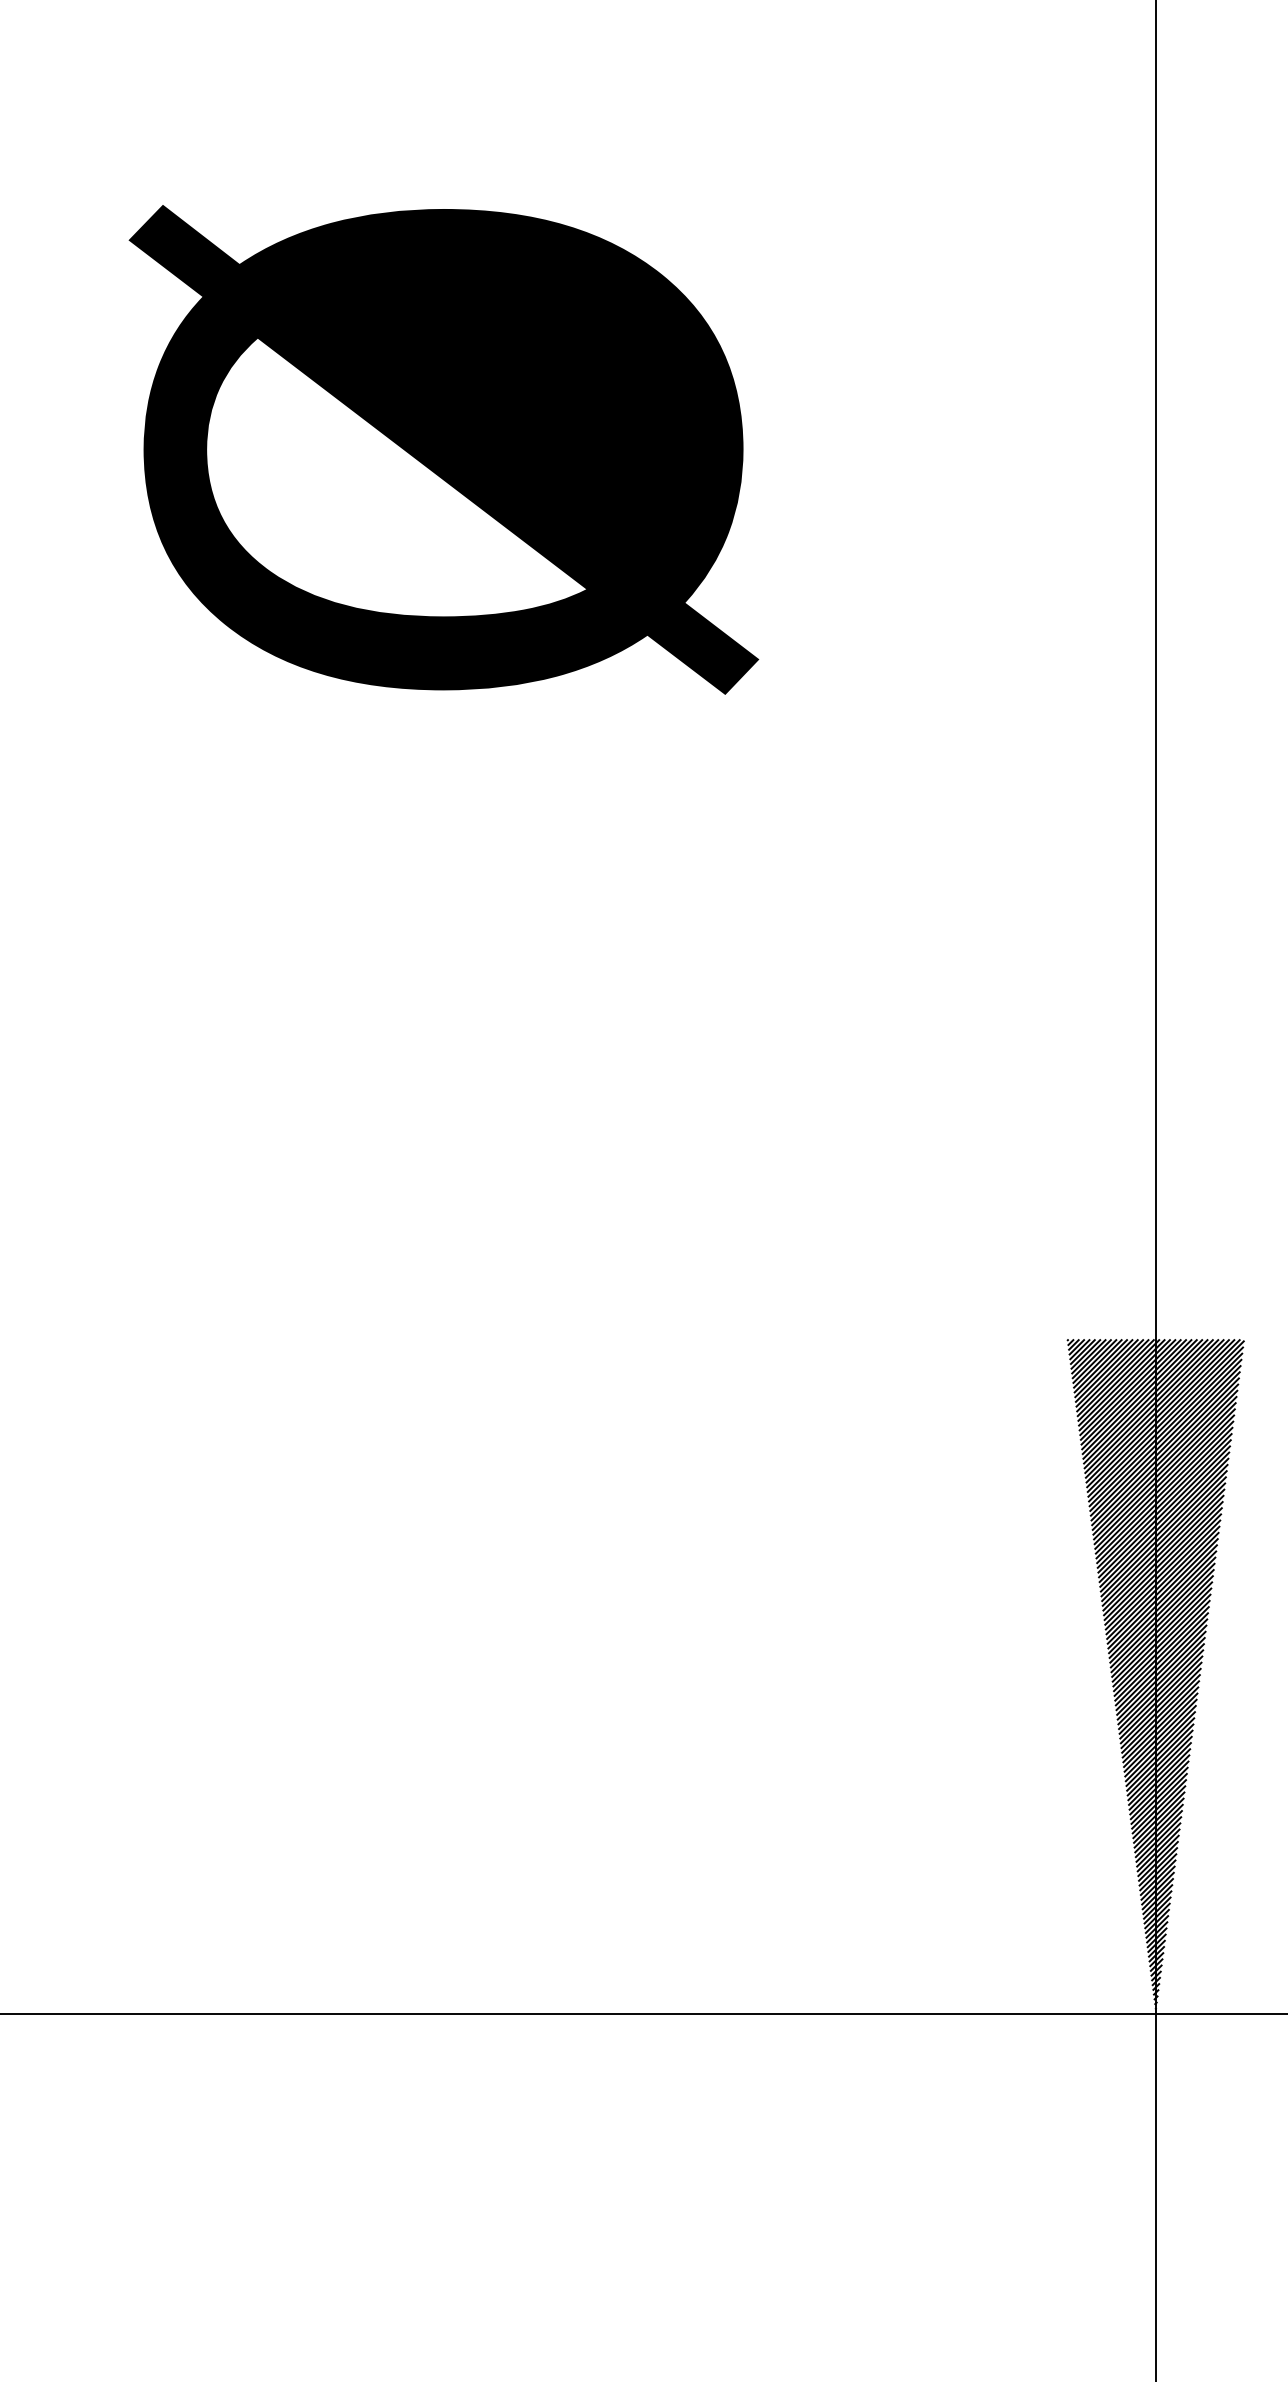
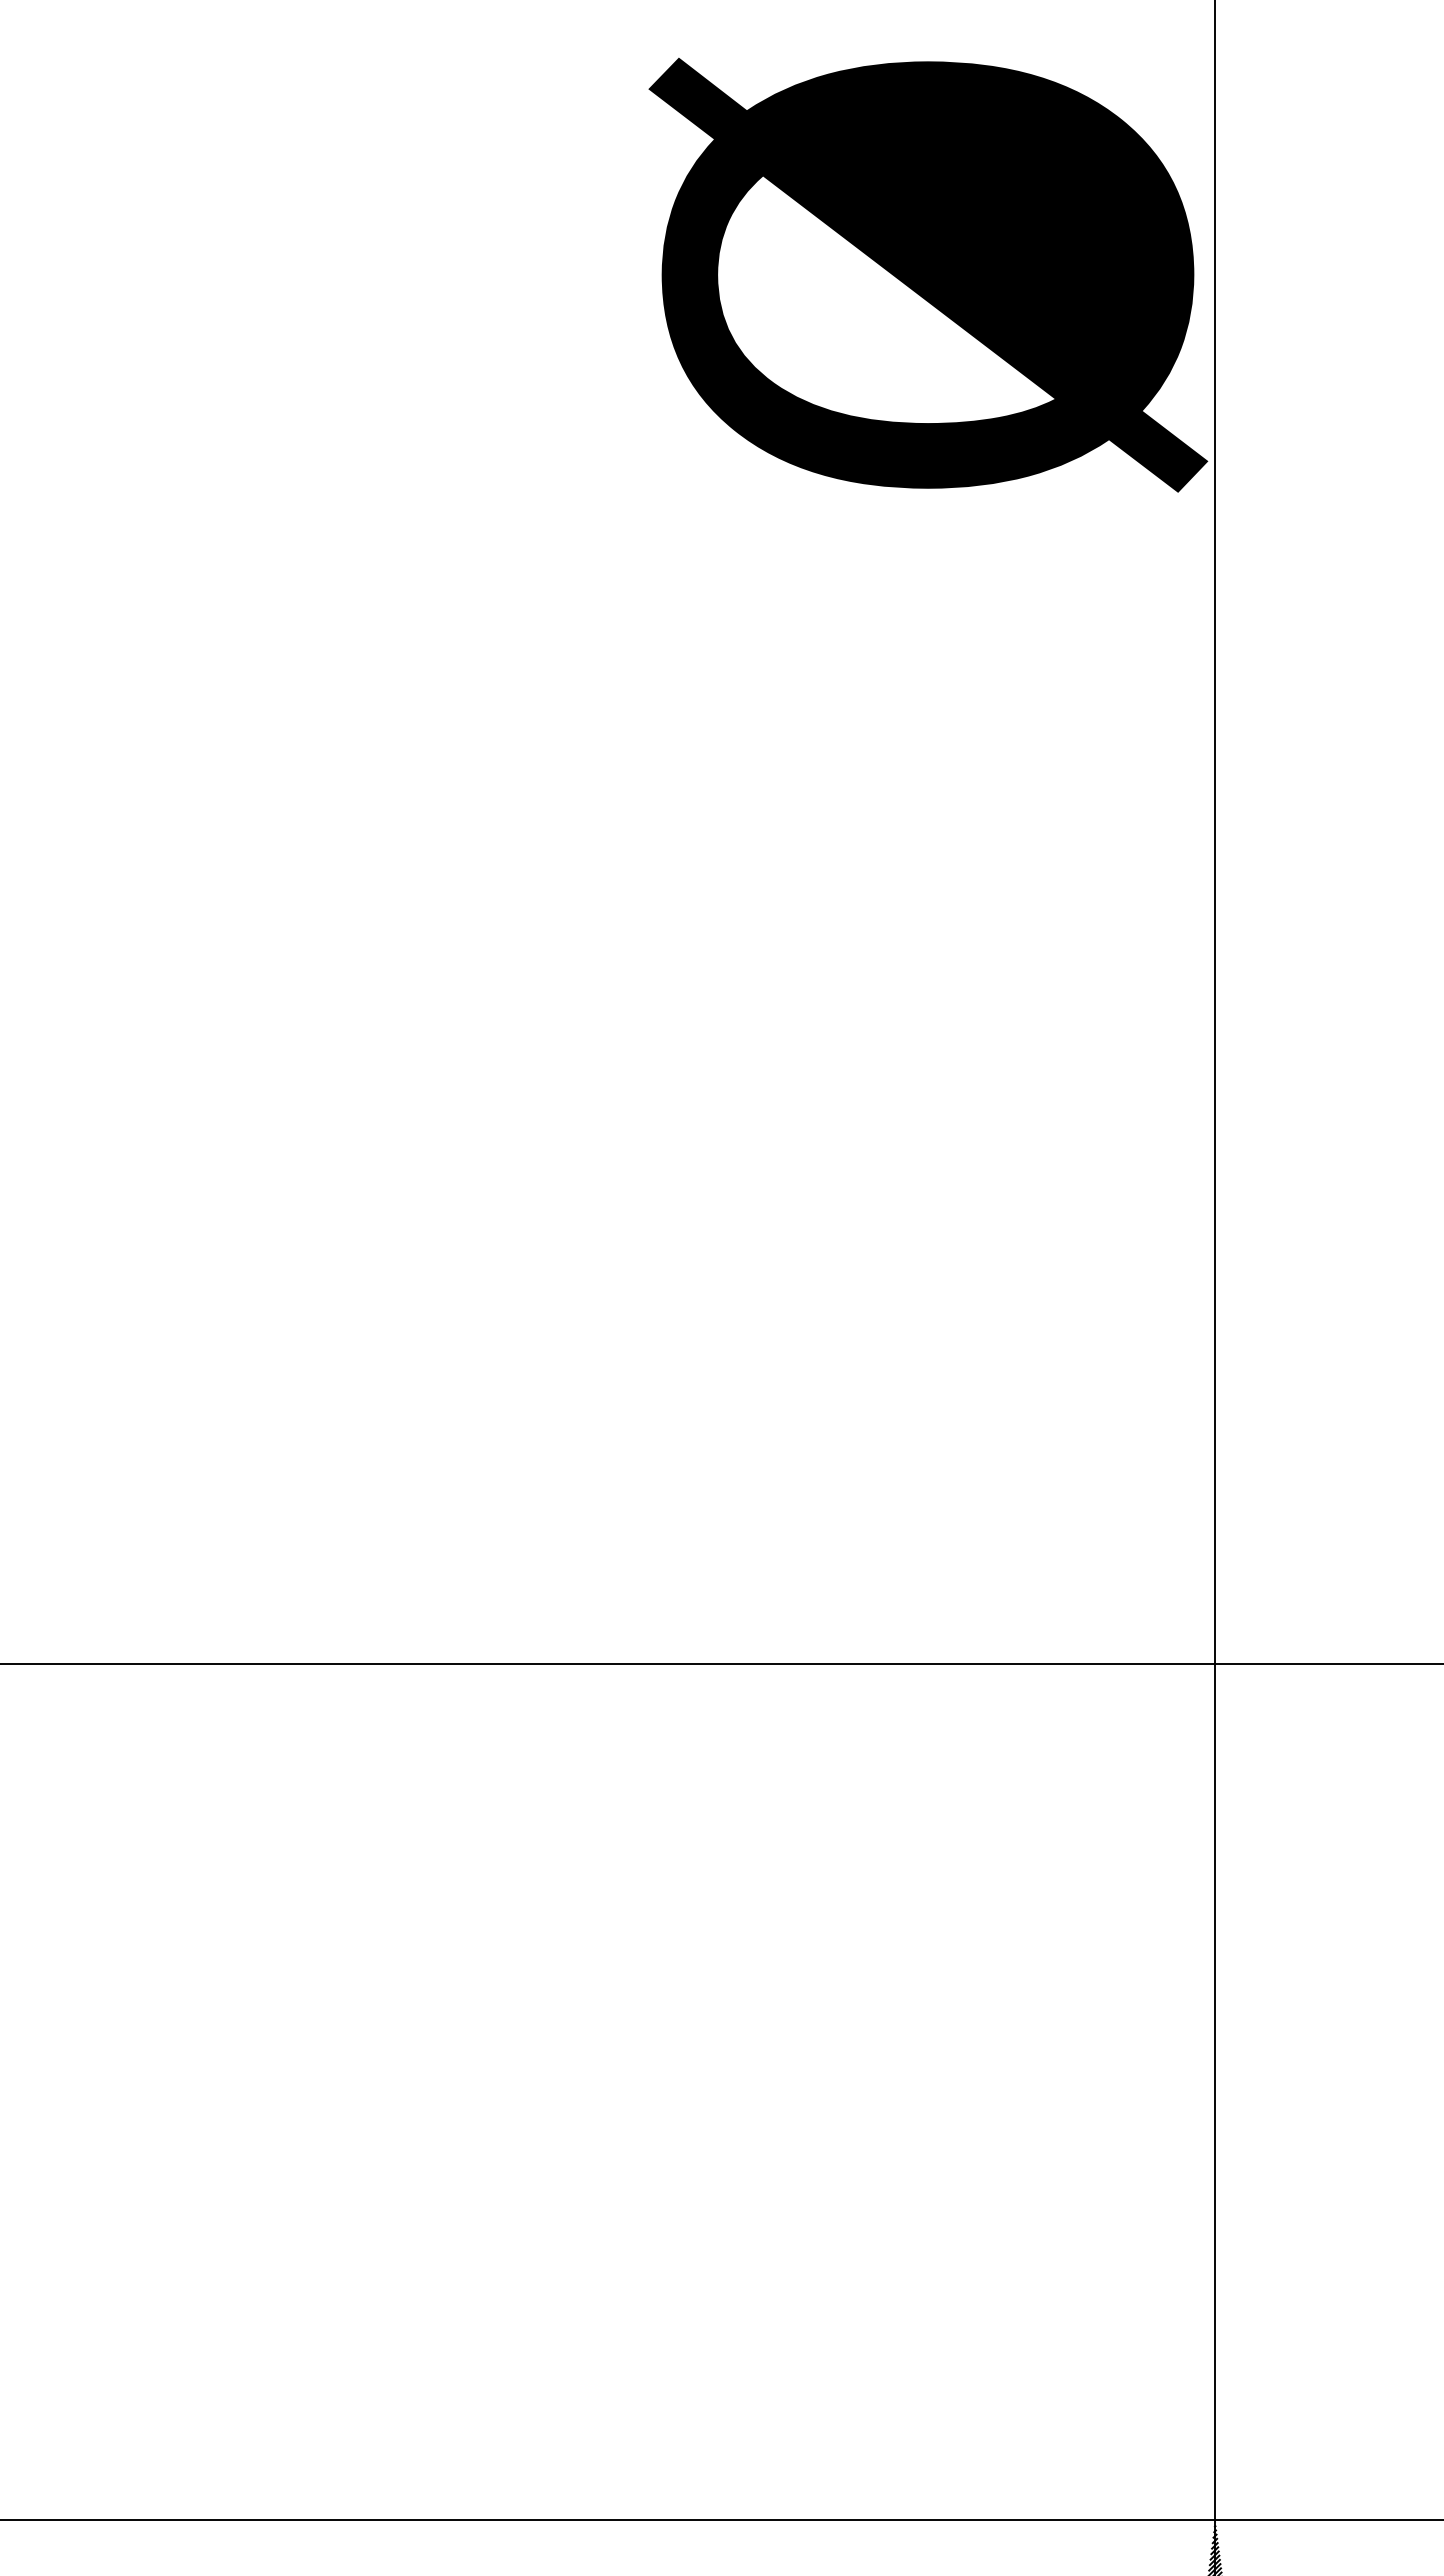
text: (444, 449) -> (928, 274), moved
hatch: (1155, 1673) -> (1215, 1361), removed

